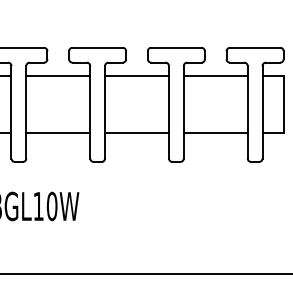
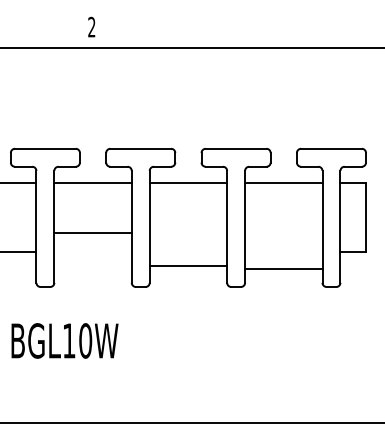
line: (57, 133) -> (92, 233), moved
line: (137, 133) -> (188, 266), moved
line: (215, 133) -> (283, 269), moved

